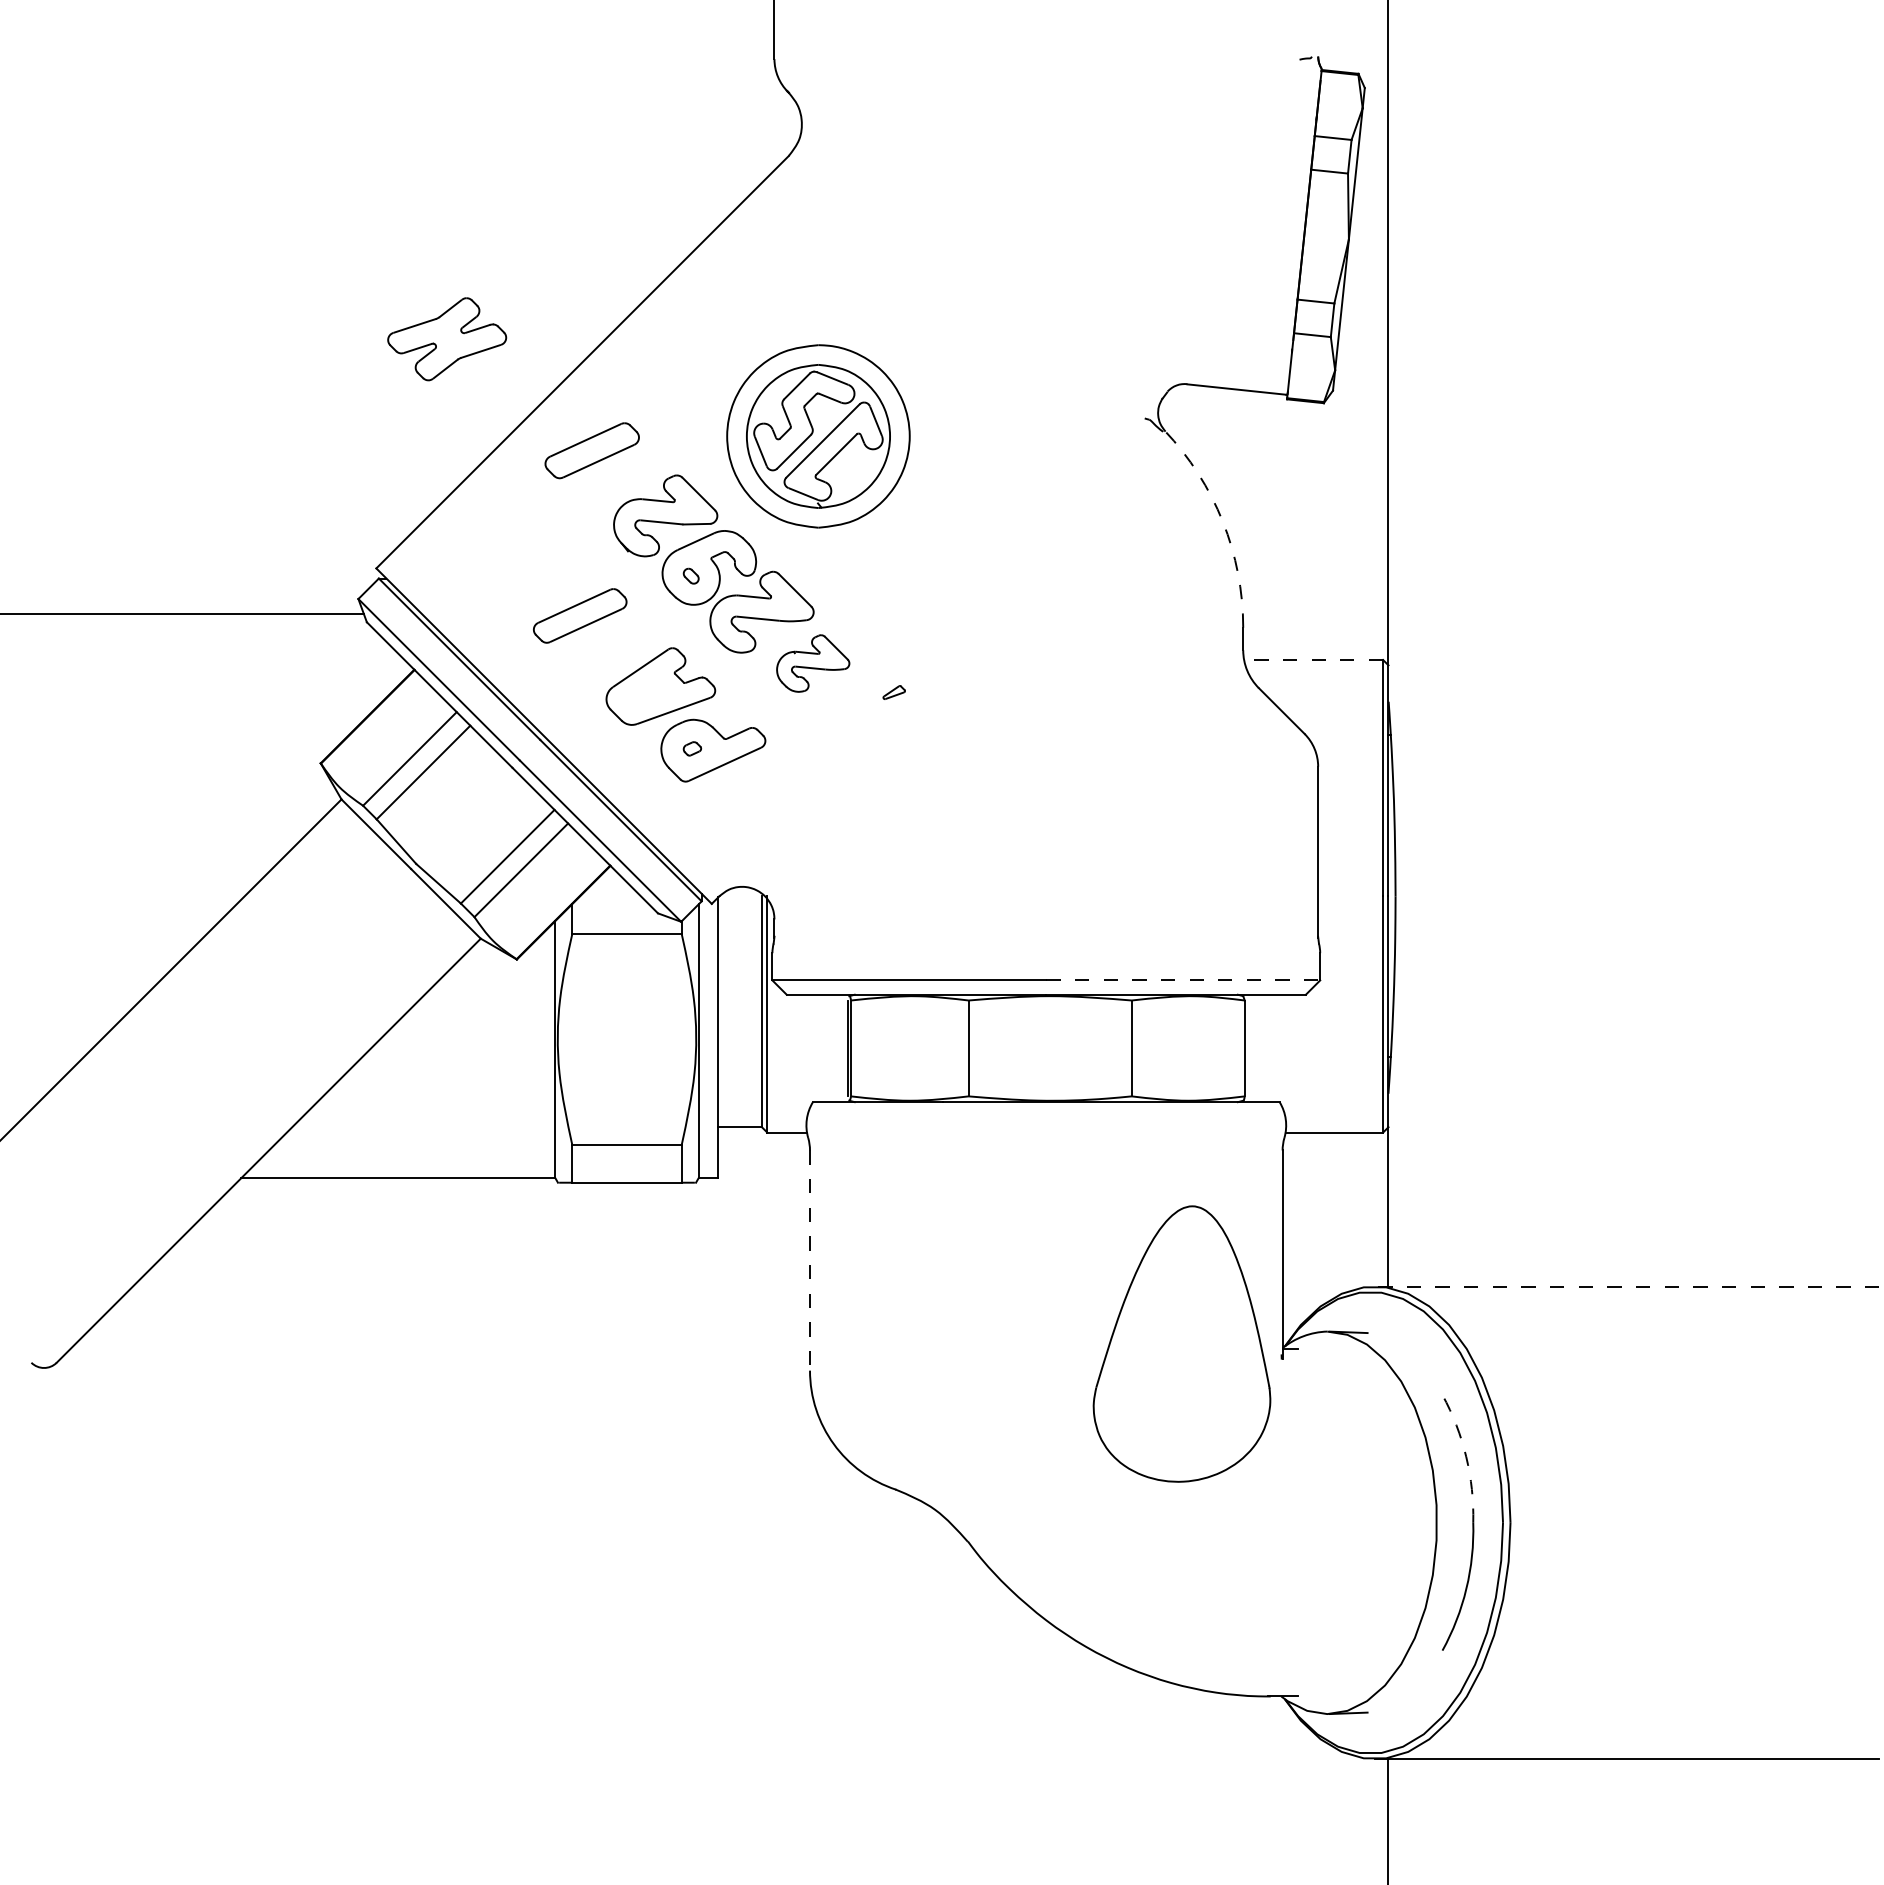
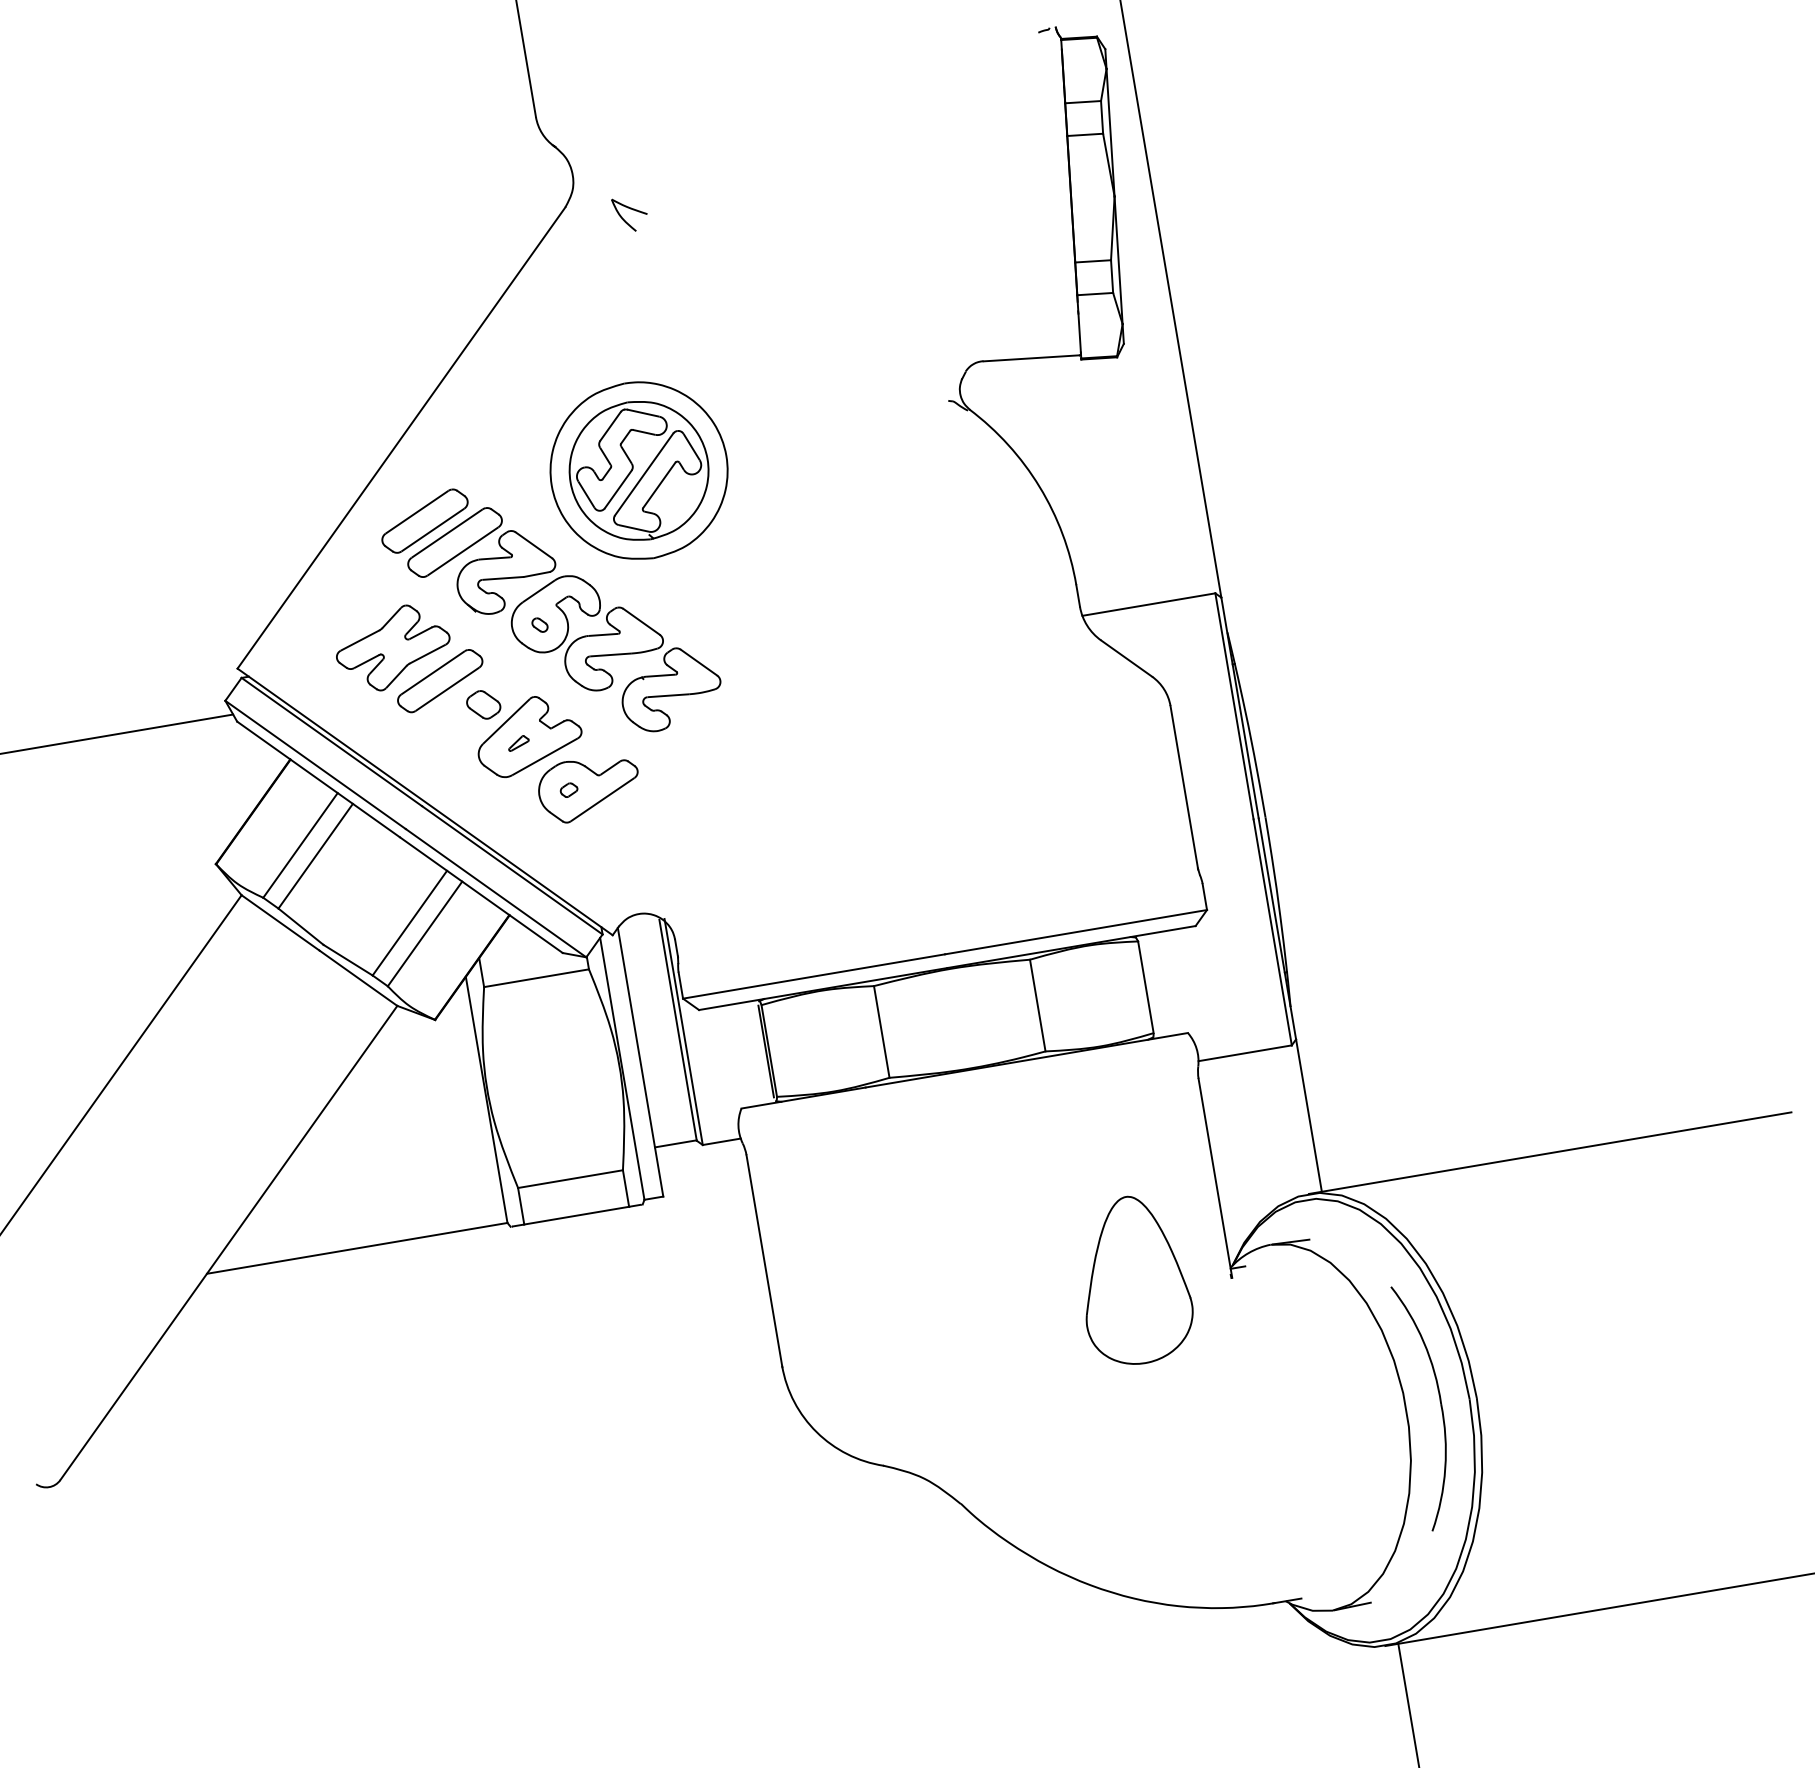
part: (853, 173) -> (630, 213), added
part: (447, 339) -> (393, 648), moved
part: (618, 477) -> (454, 542), added
arc: (1222, 521) -> (1039, 486), dashed -> solid
part: (619, 647) -> (482, 704), added
line: (1313, 659) -> (1148, 604), dashed -> solid
part: (812, 663) -> (670, 689), size x1.43
part: (893, 692) -> (517, 743), moved
line: (1183, 980) -> (1076, 932), dashed -> solid
line: (810, 1261) -> (764, 1261), dashed -> solid
line: (1626, 1286) -> (1549, 1153), dashed -> solid
part: (1181, 1344) -> (1133, 1280), size x0.62
arc: (1466, 1456) -> (1423, 1341), dashed -> solid

